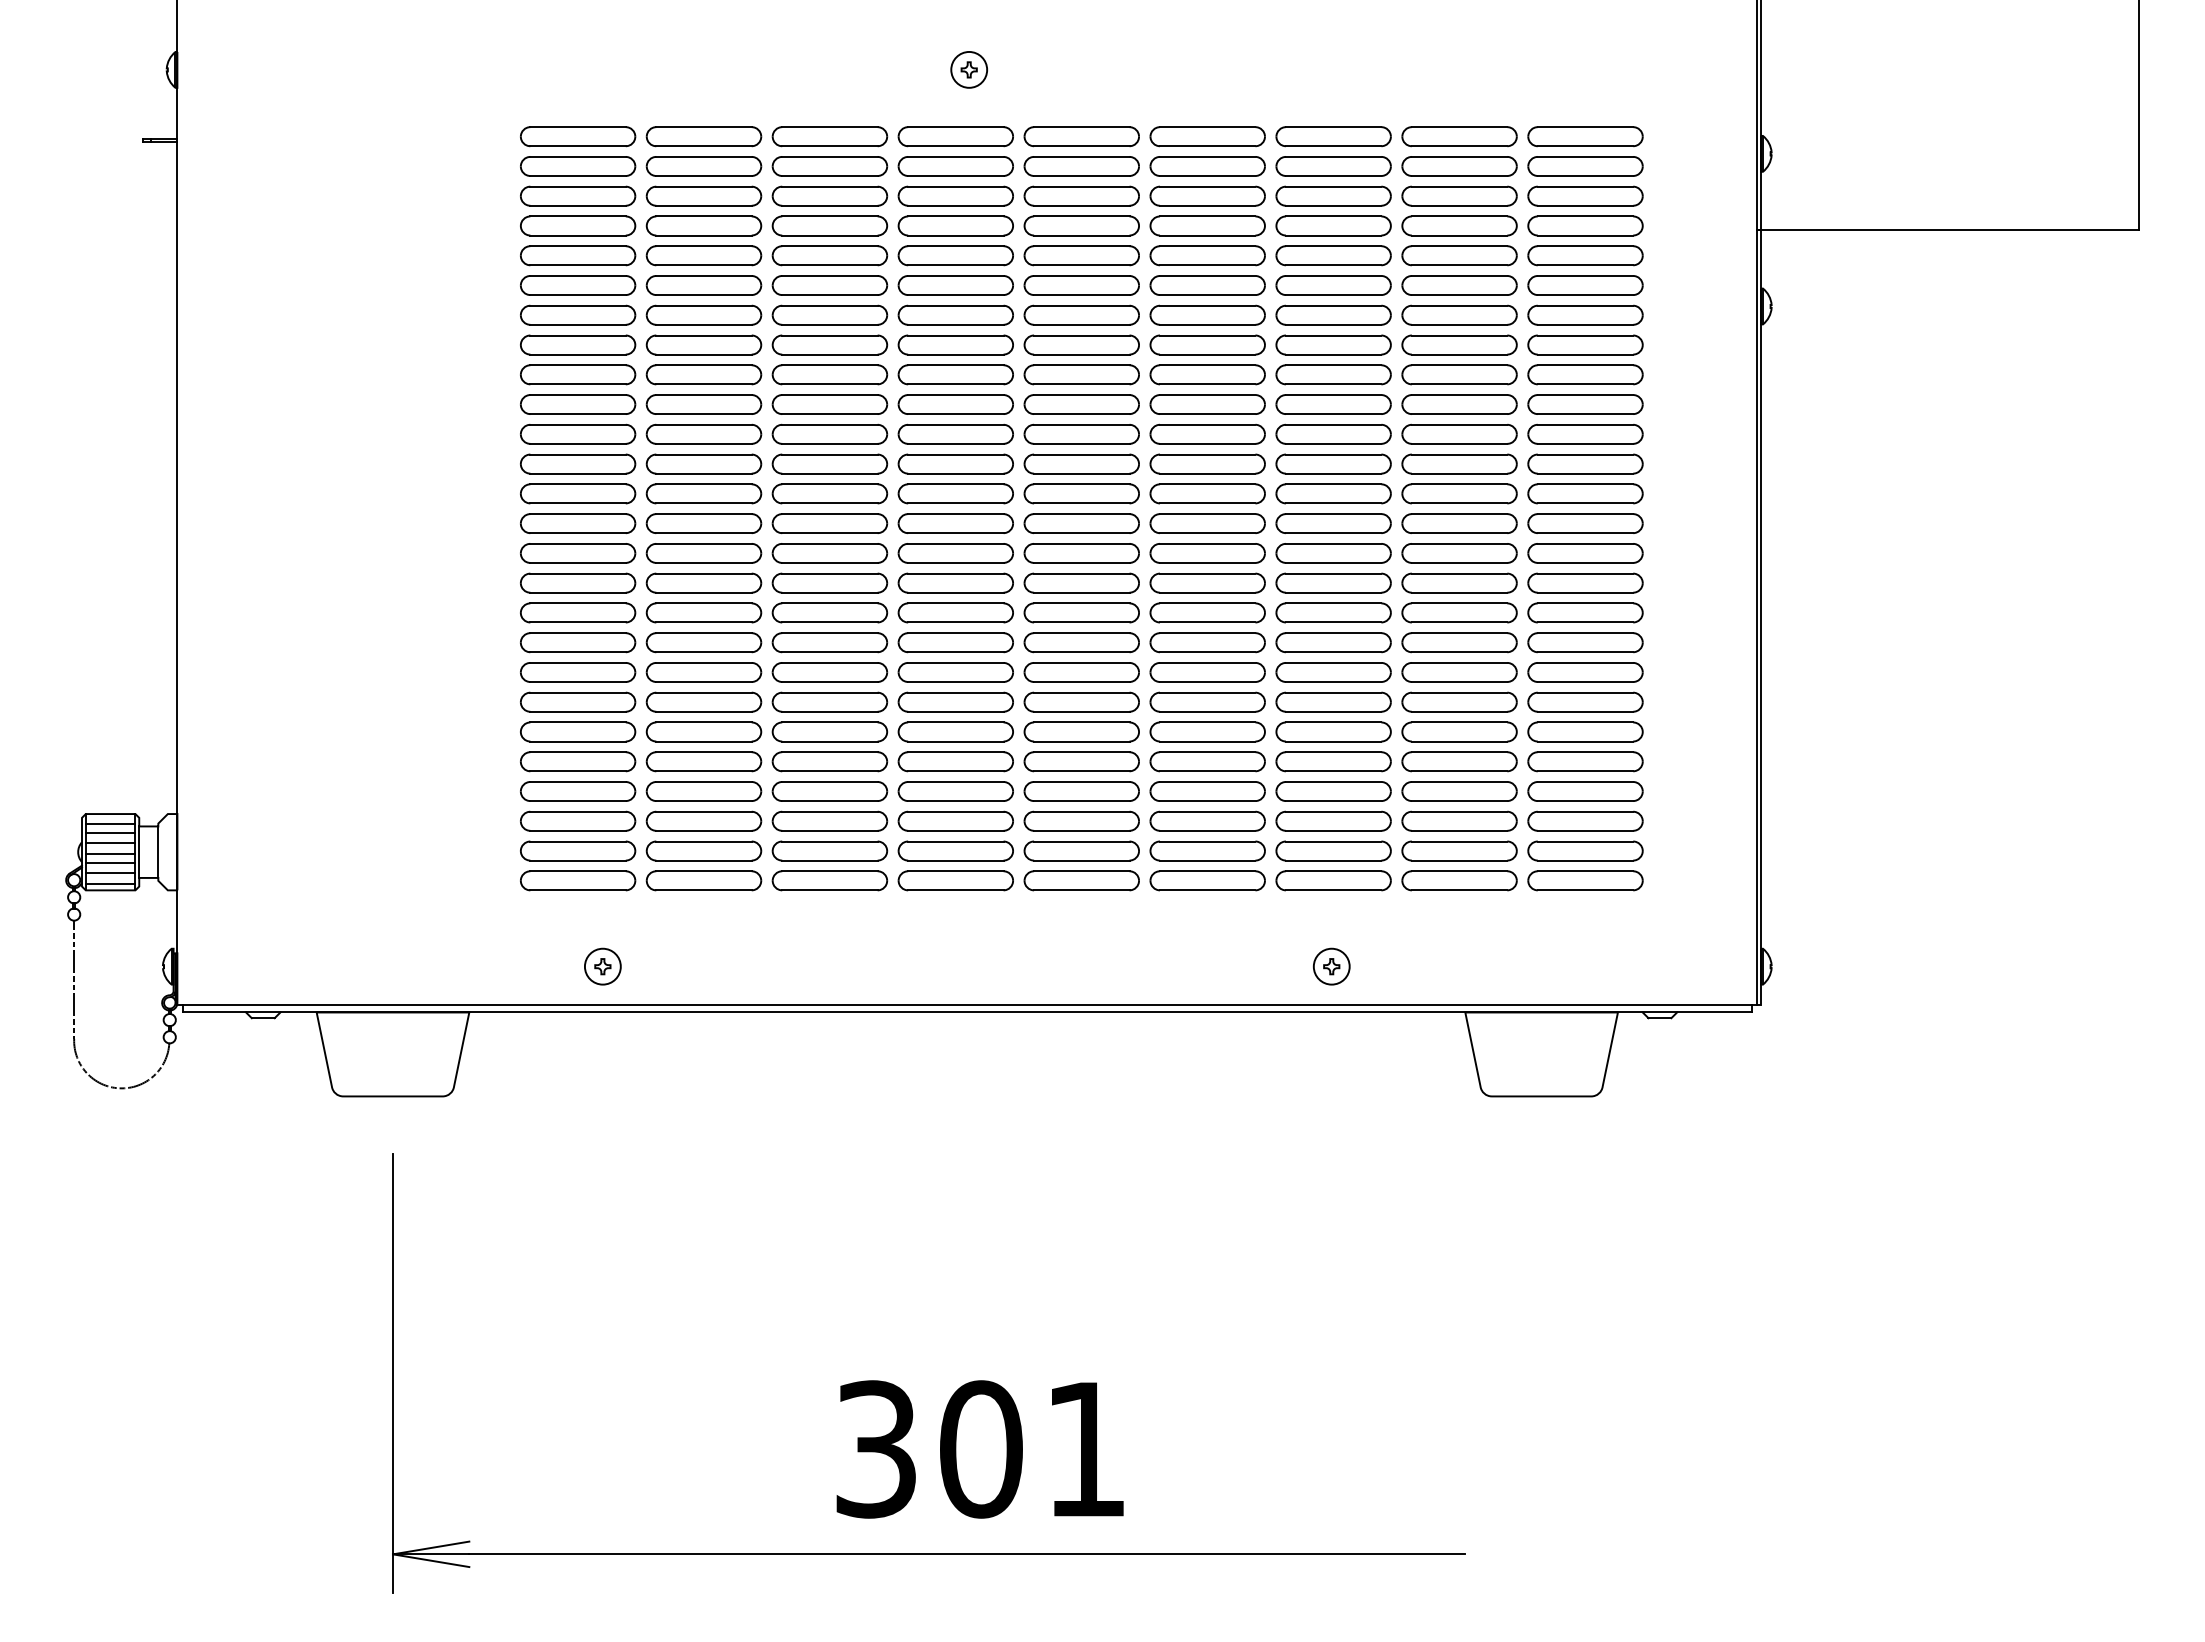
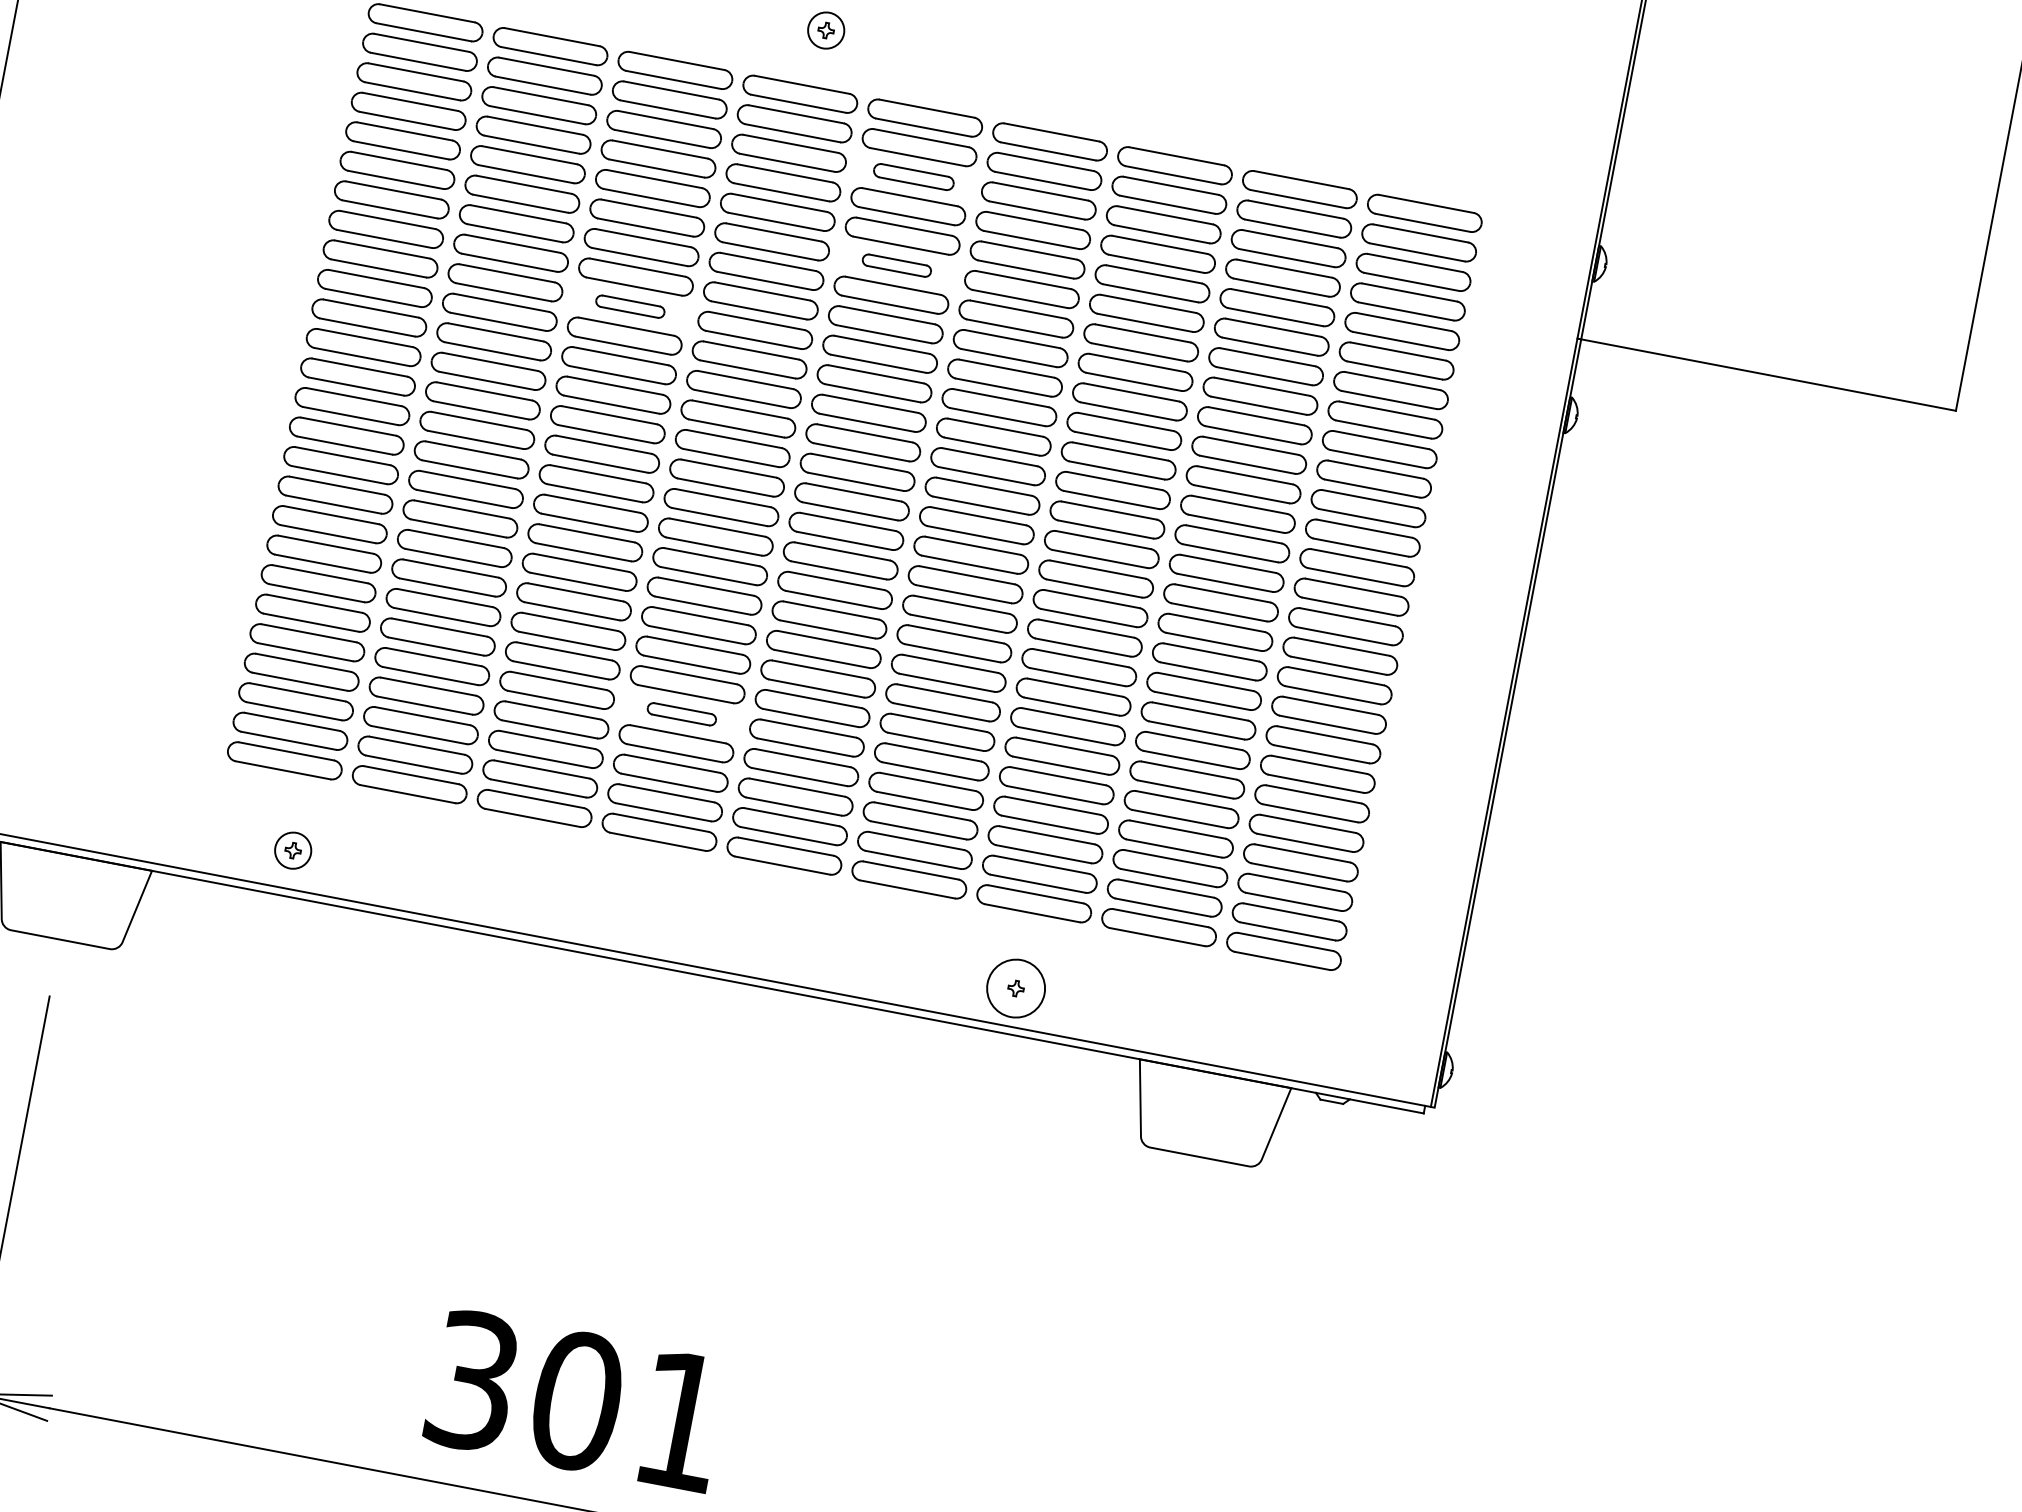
part: (1081, 195) -> (913, 176), size x0.7
part: (1081, 285) -> (896, 265), size x0.6
part: (829, 374) -> (629, 306), size x0.6
part: (955, 761) -> (681, 713), size x0.6
circle: (1331, 966) -> (1015, 988), size x1.6

